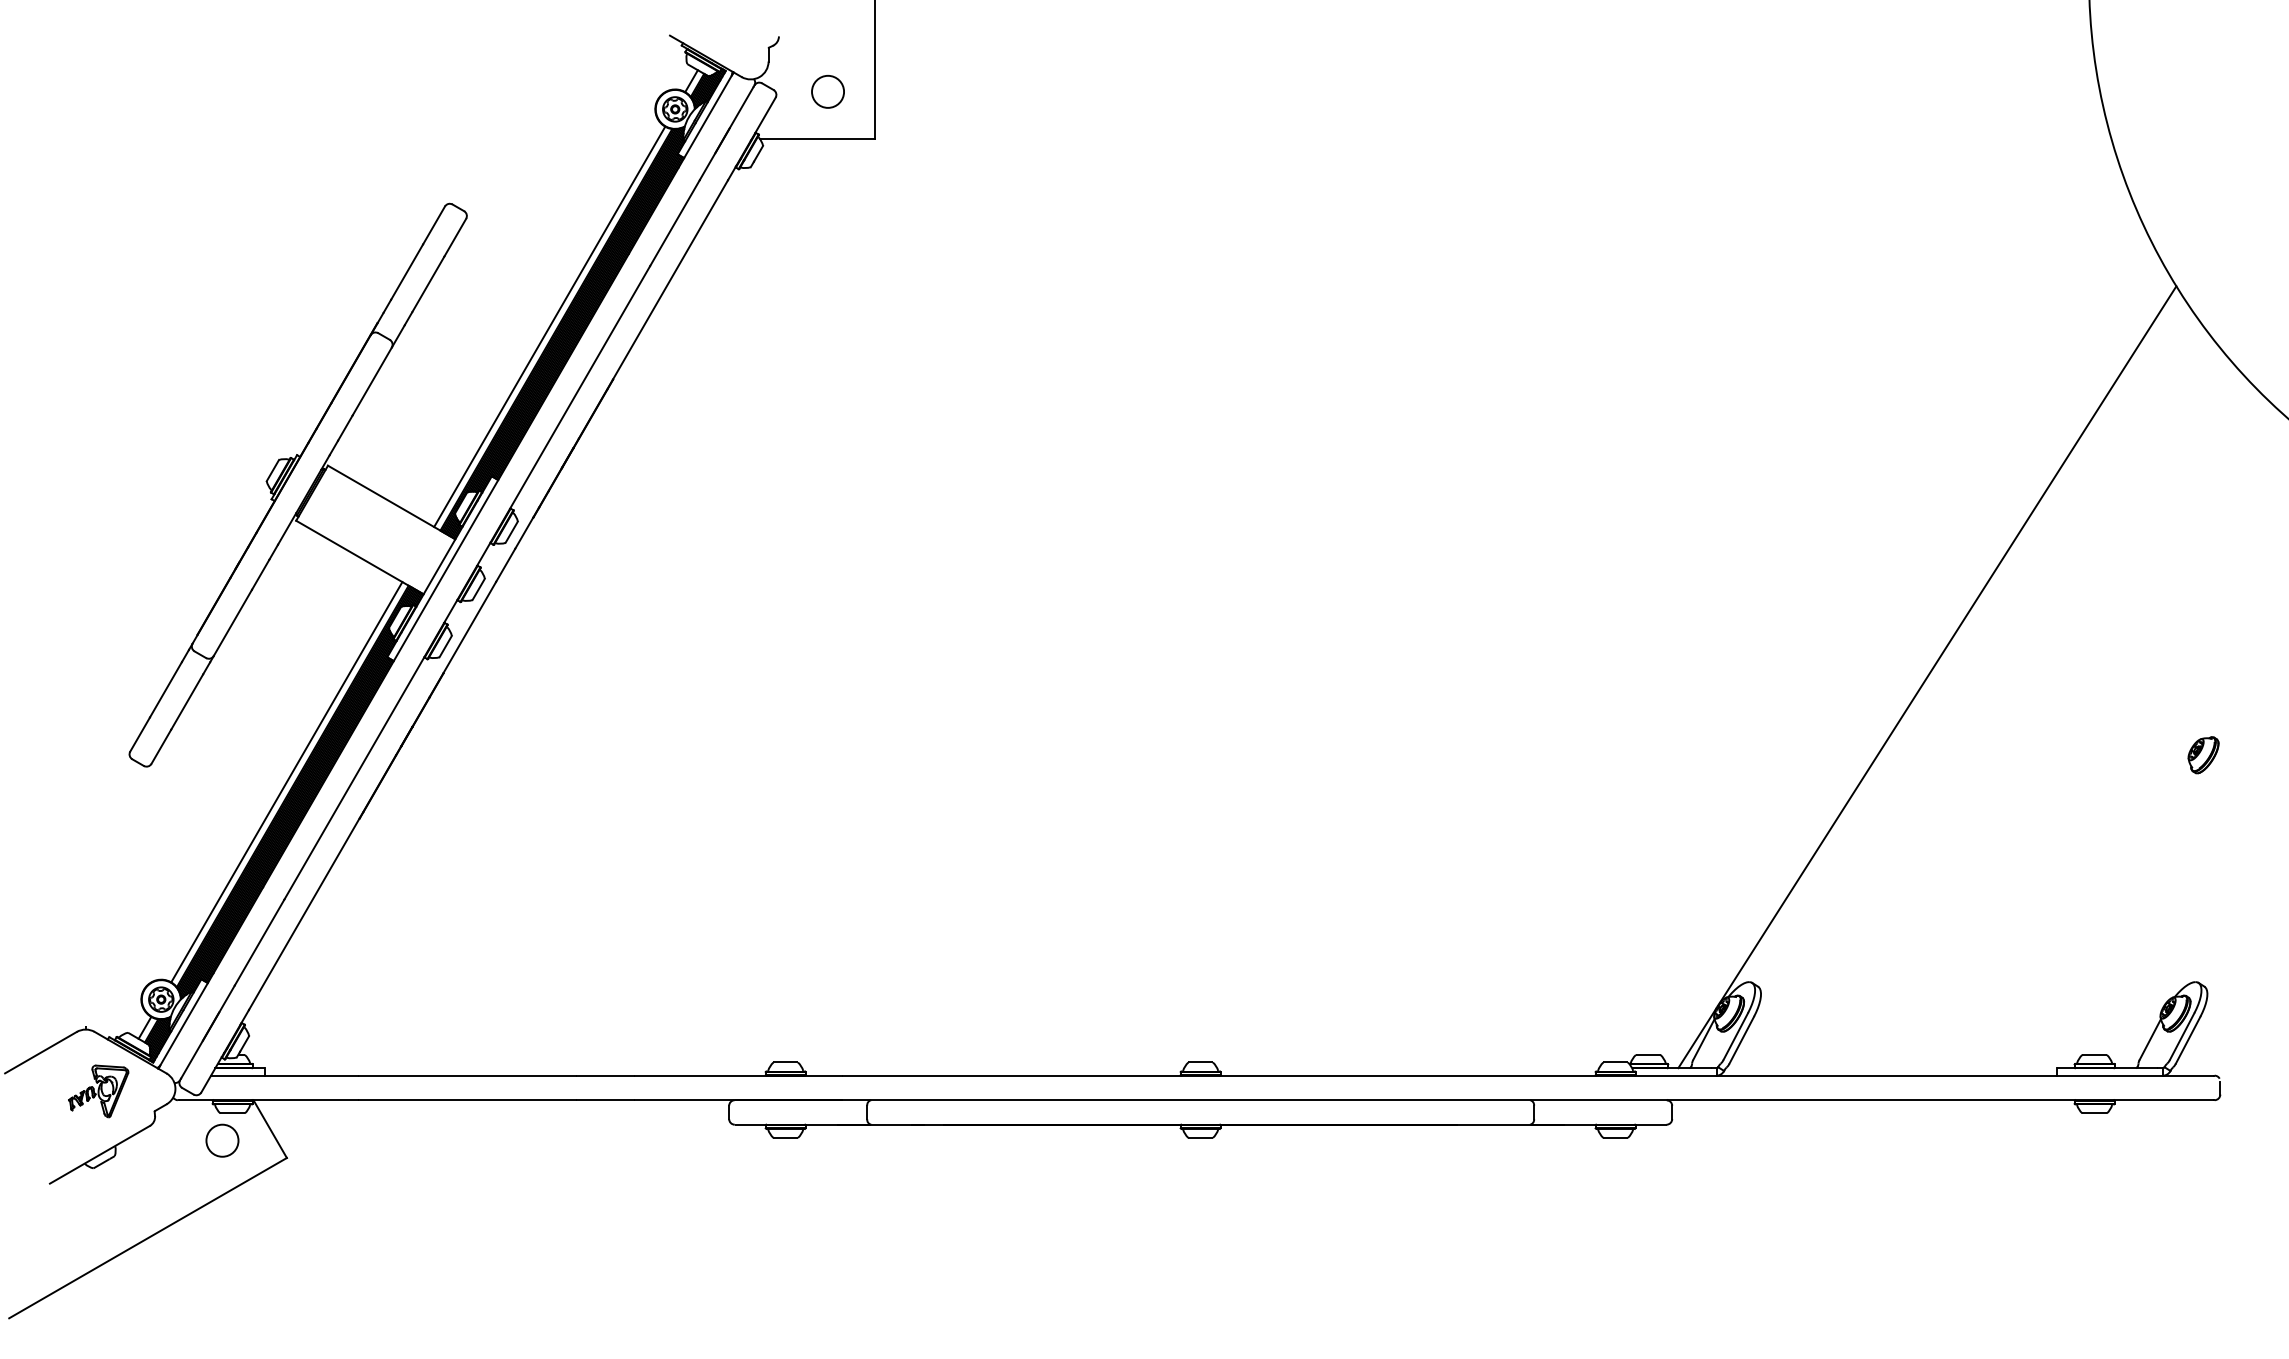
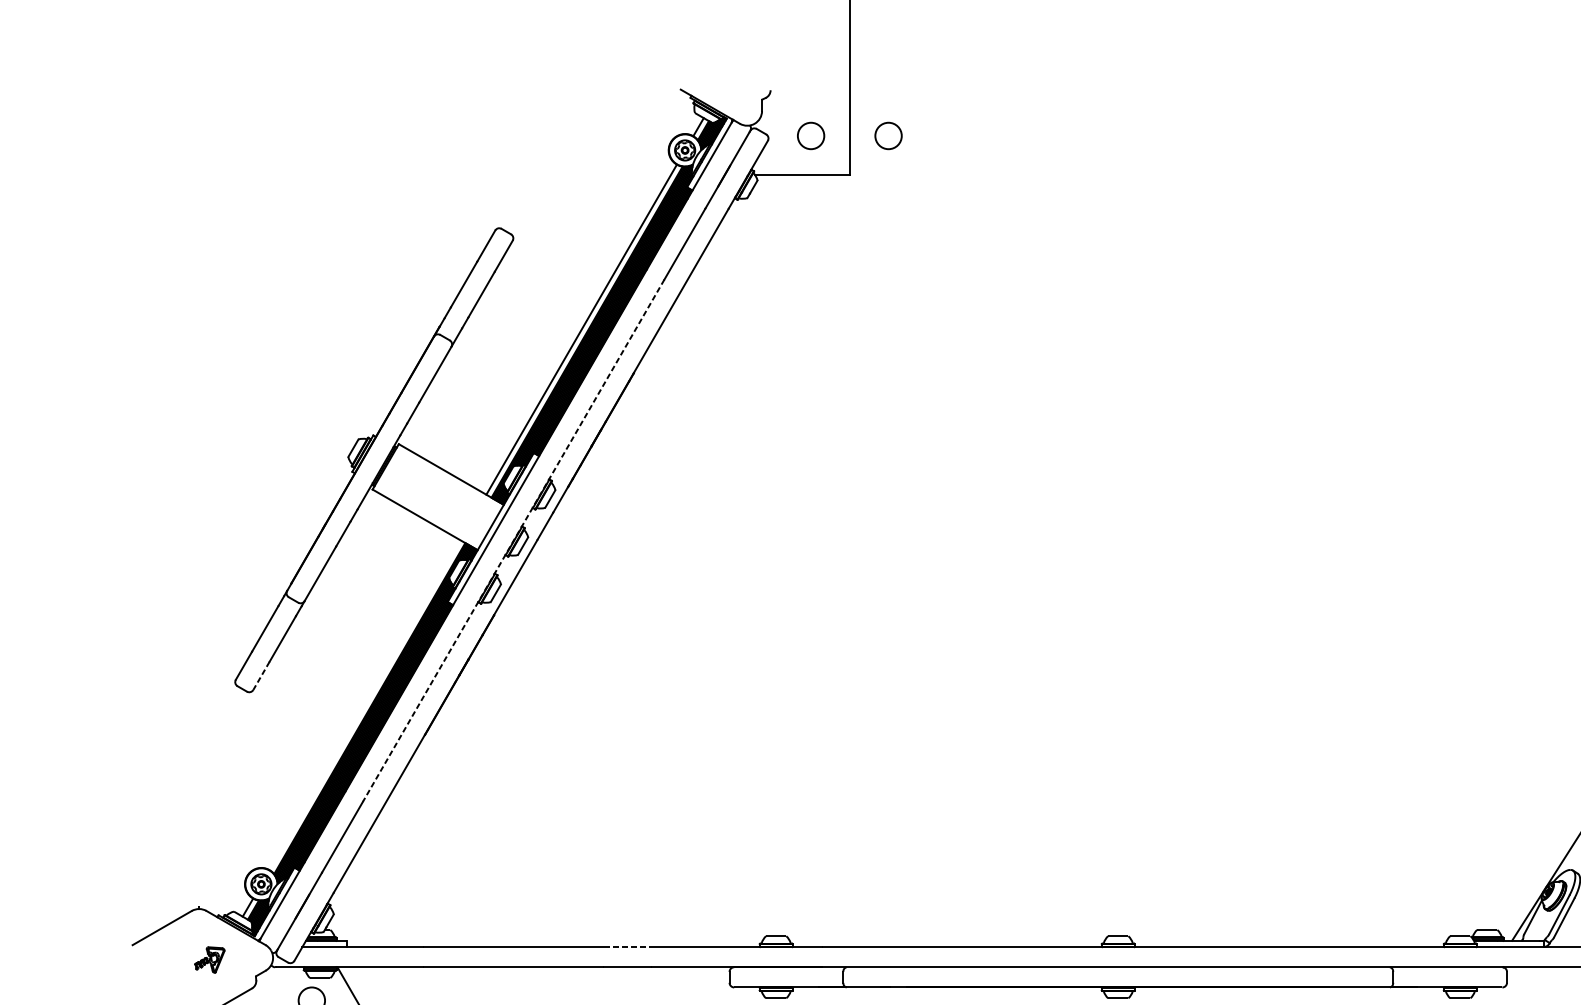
circle: (921, 91) -> (888, 135), added
line: (467, 582) -> (513, 540), solid -> dashed
line: (161, 746) -> (261, 675), solid -> dashed
line: (286, 782) -> (364, 705), removed
line: (605, 1075) -> (627, 946), solid -> dashed
part: (98, 1091) -> (209, 960), size x0.6

